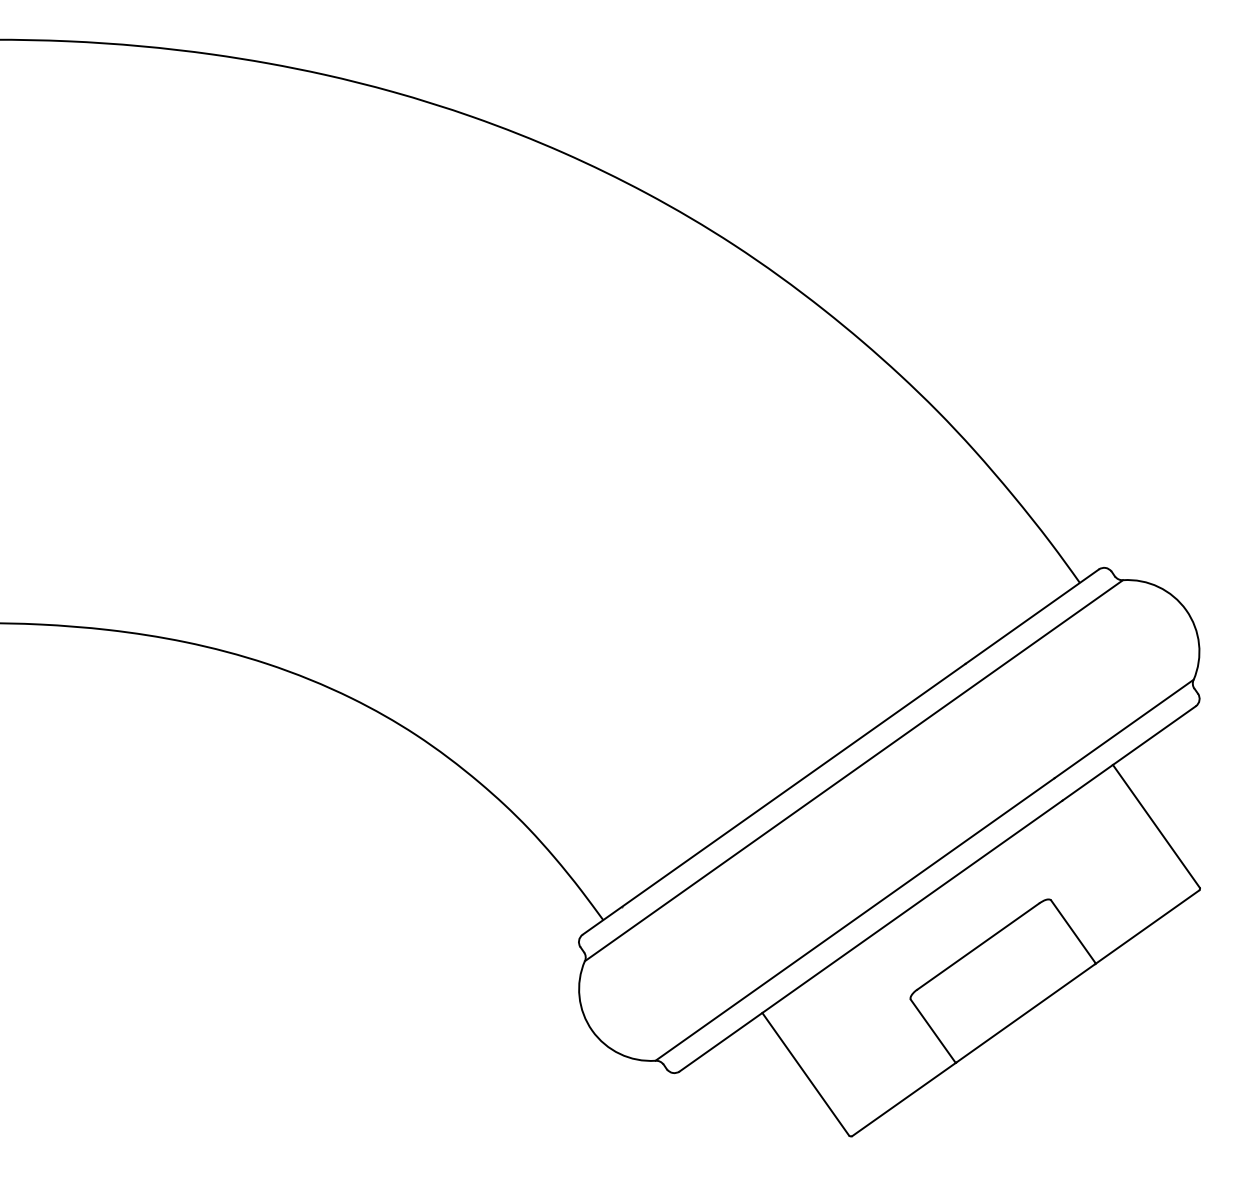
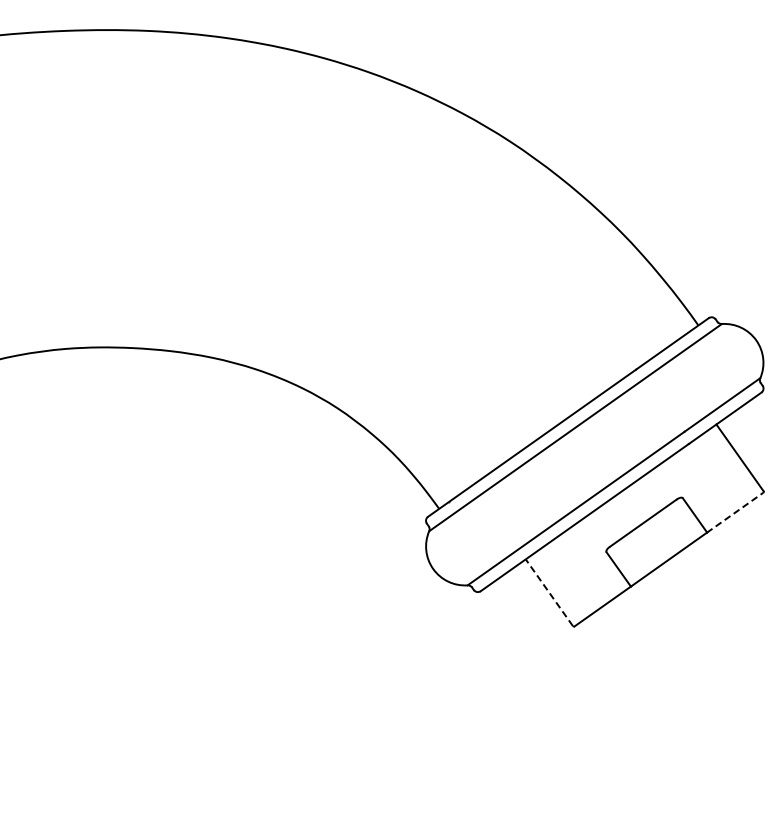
line: (1148, 926) -> (735, 512), solid -> dashed
line: (806, 1073) -> (549, 592), solid -> dashed

